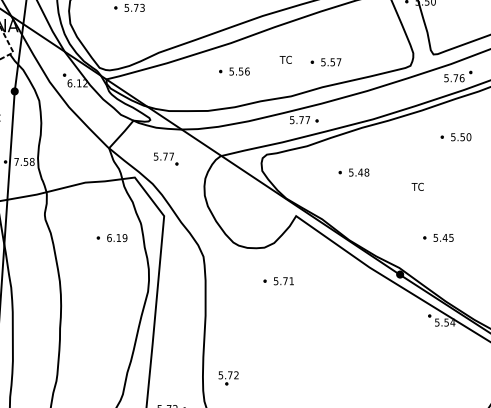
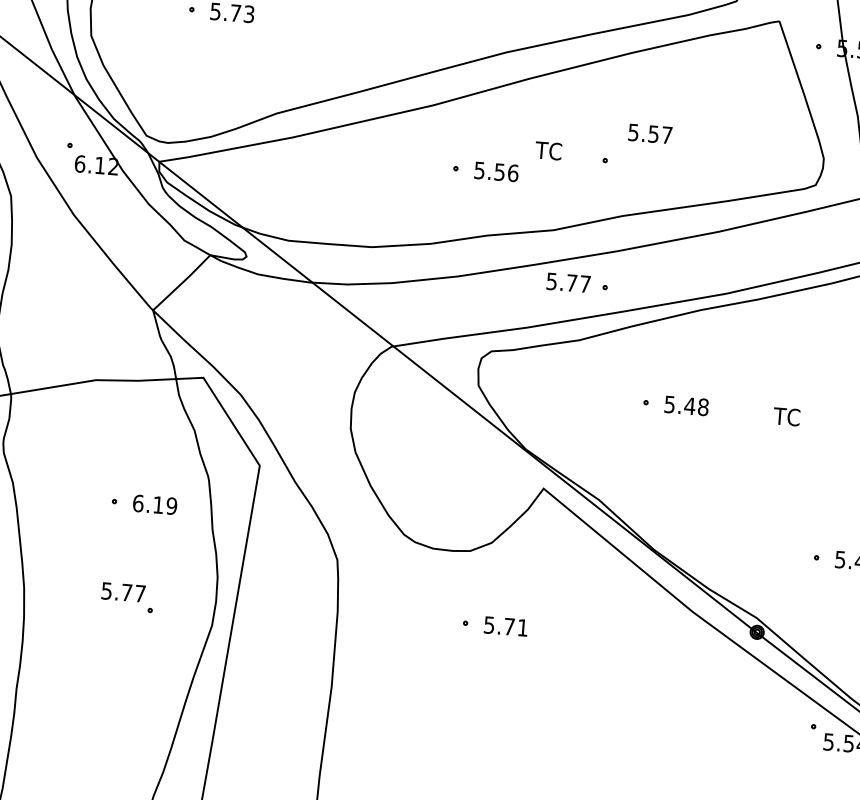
text: (331, 62) -> (650, 134), moved
part: (234, 71) -> (485, 170), moved
part: (166, 158) -> (128, 596), moved
text: (417, 186) -> (786, 415), moved

